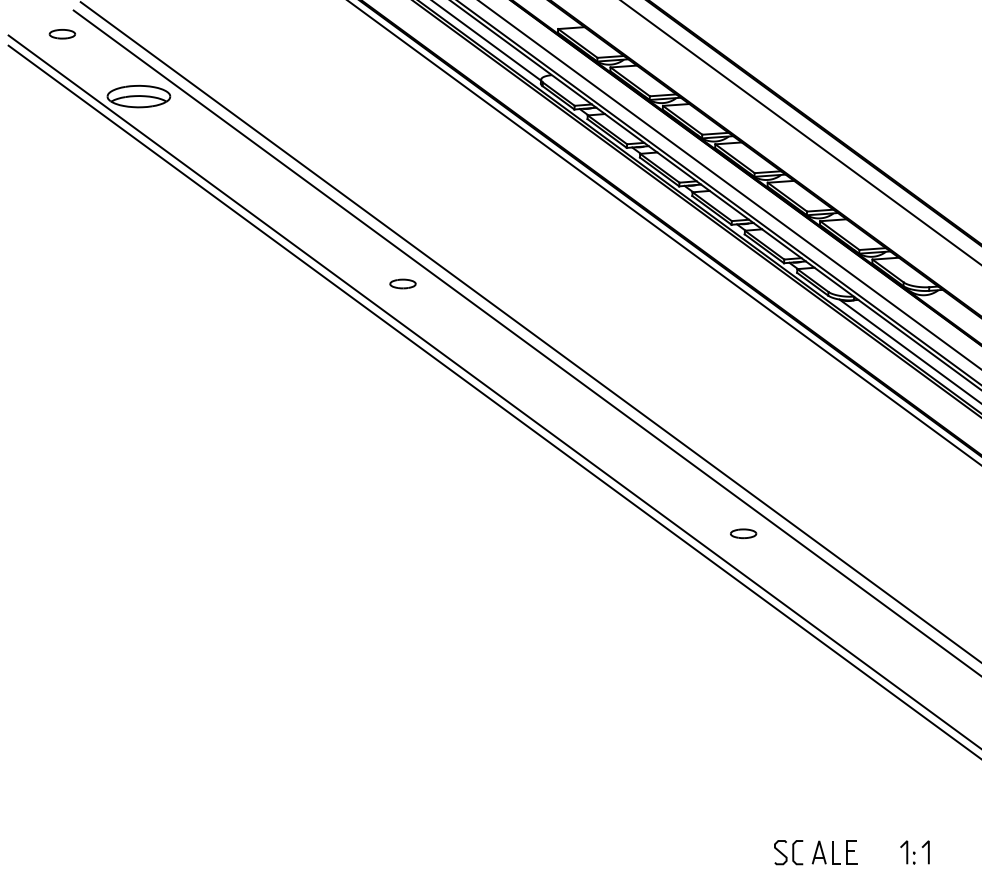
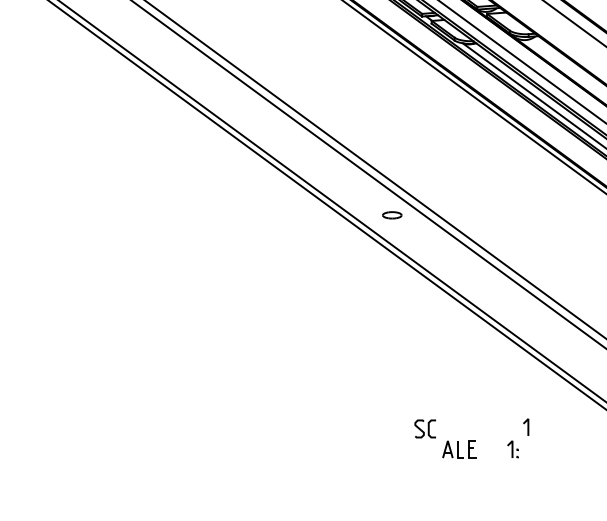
part: (402, 283) -> (141, 31), removed
part: (788, 852) -> (425, 428), moved
line: (928, 852) -> (528, 427), moved

